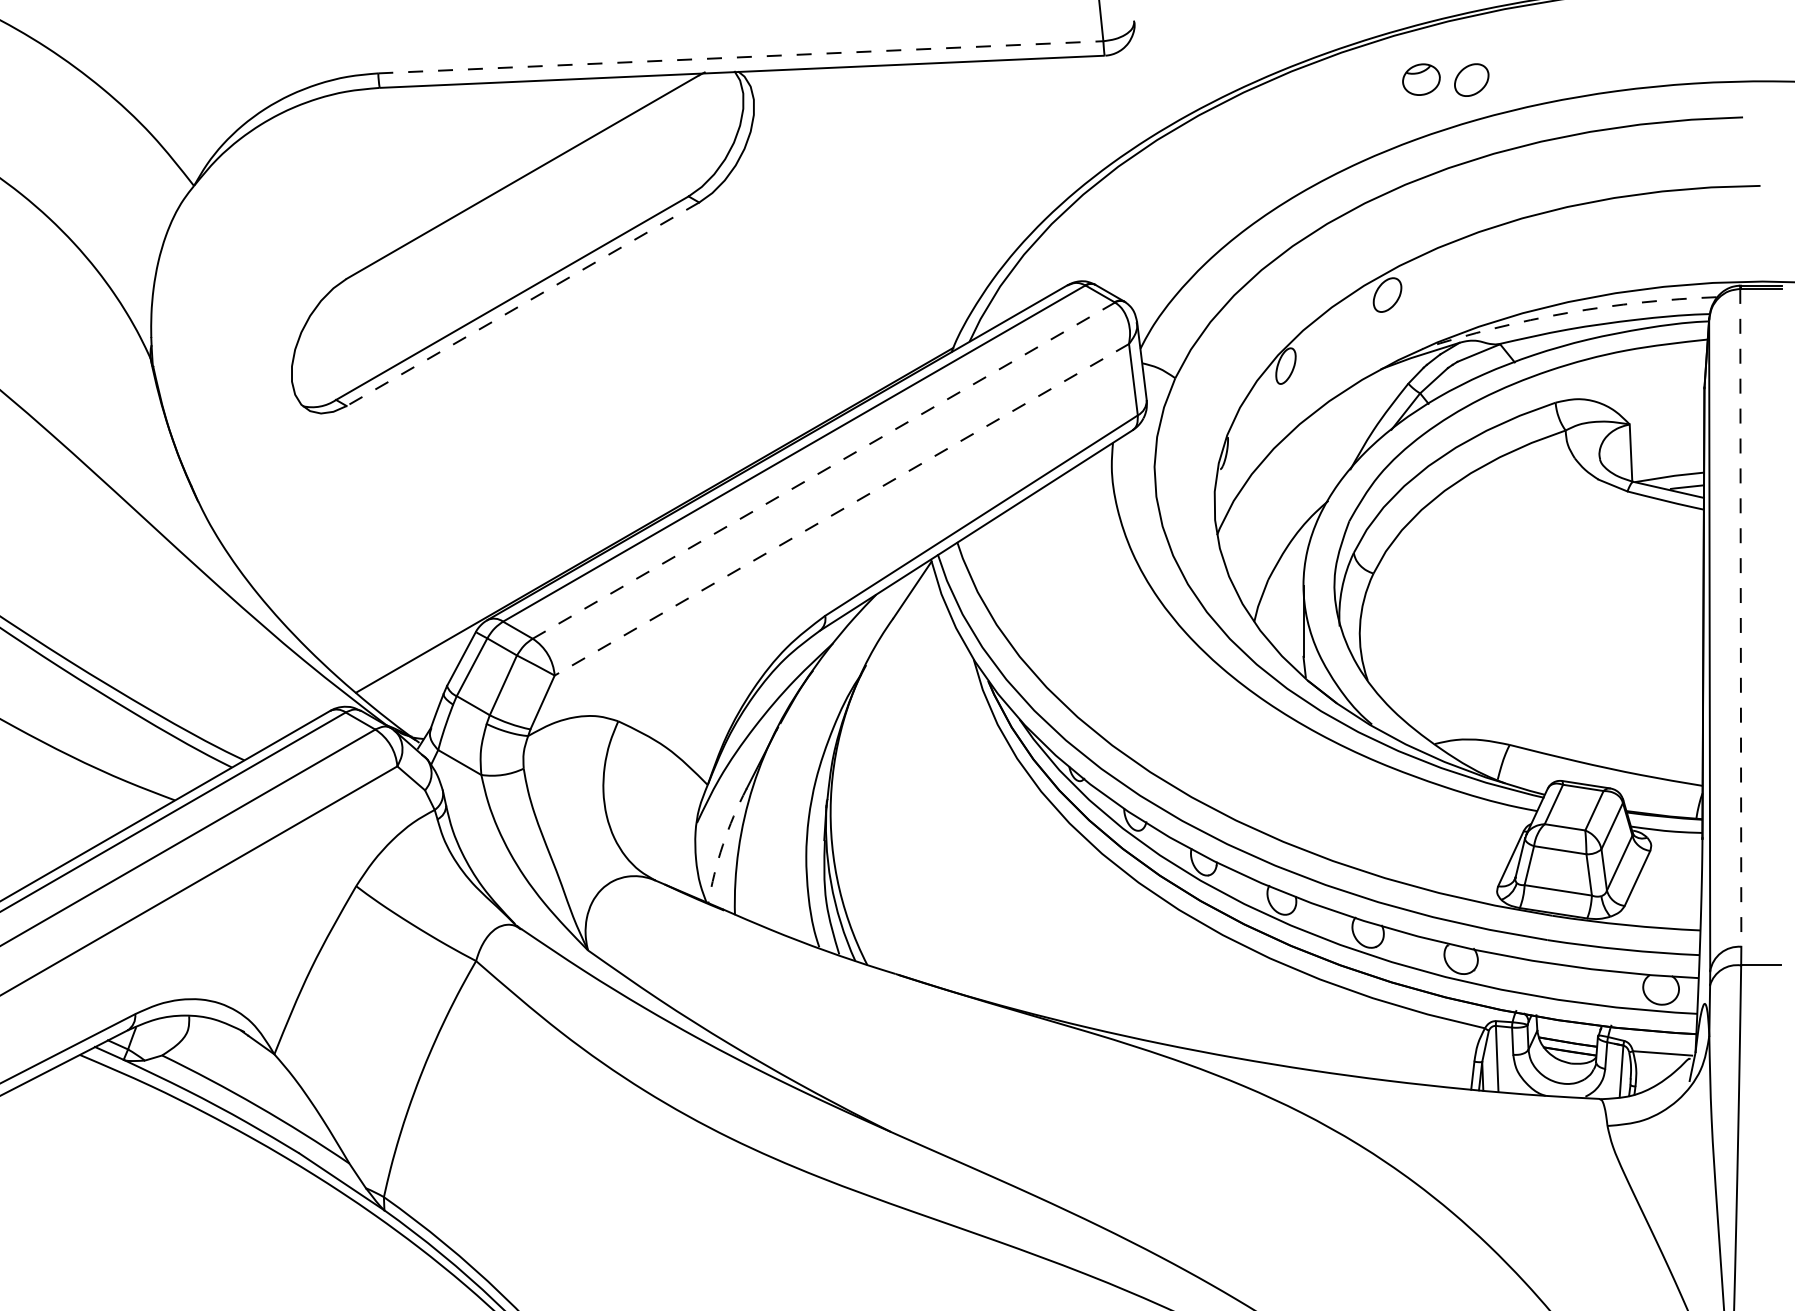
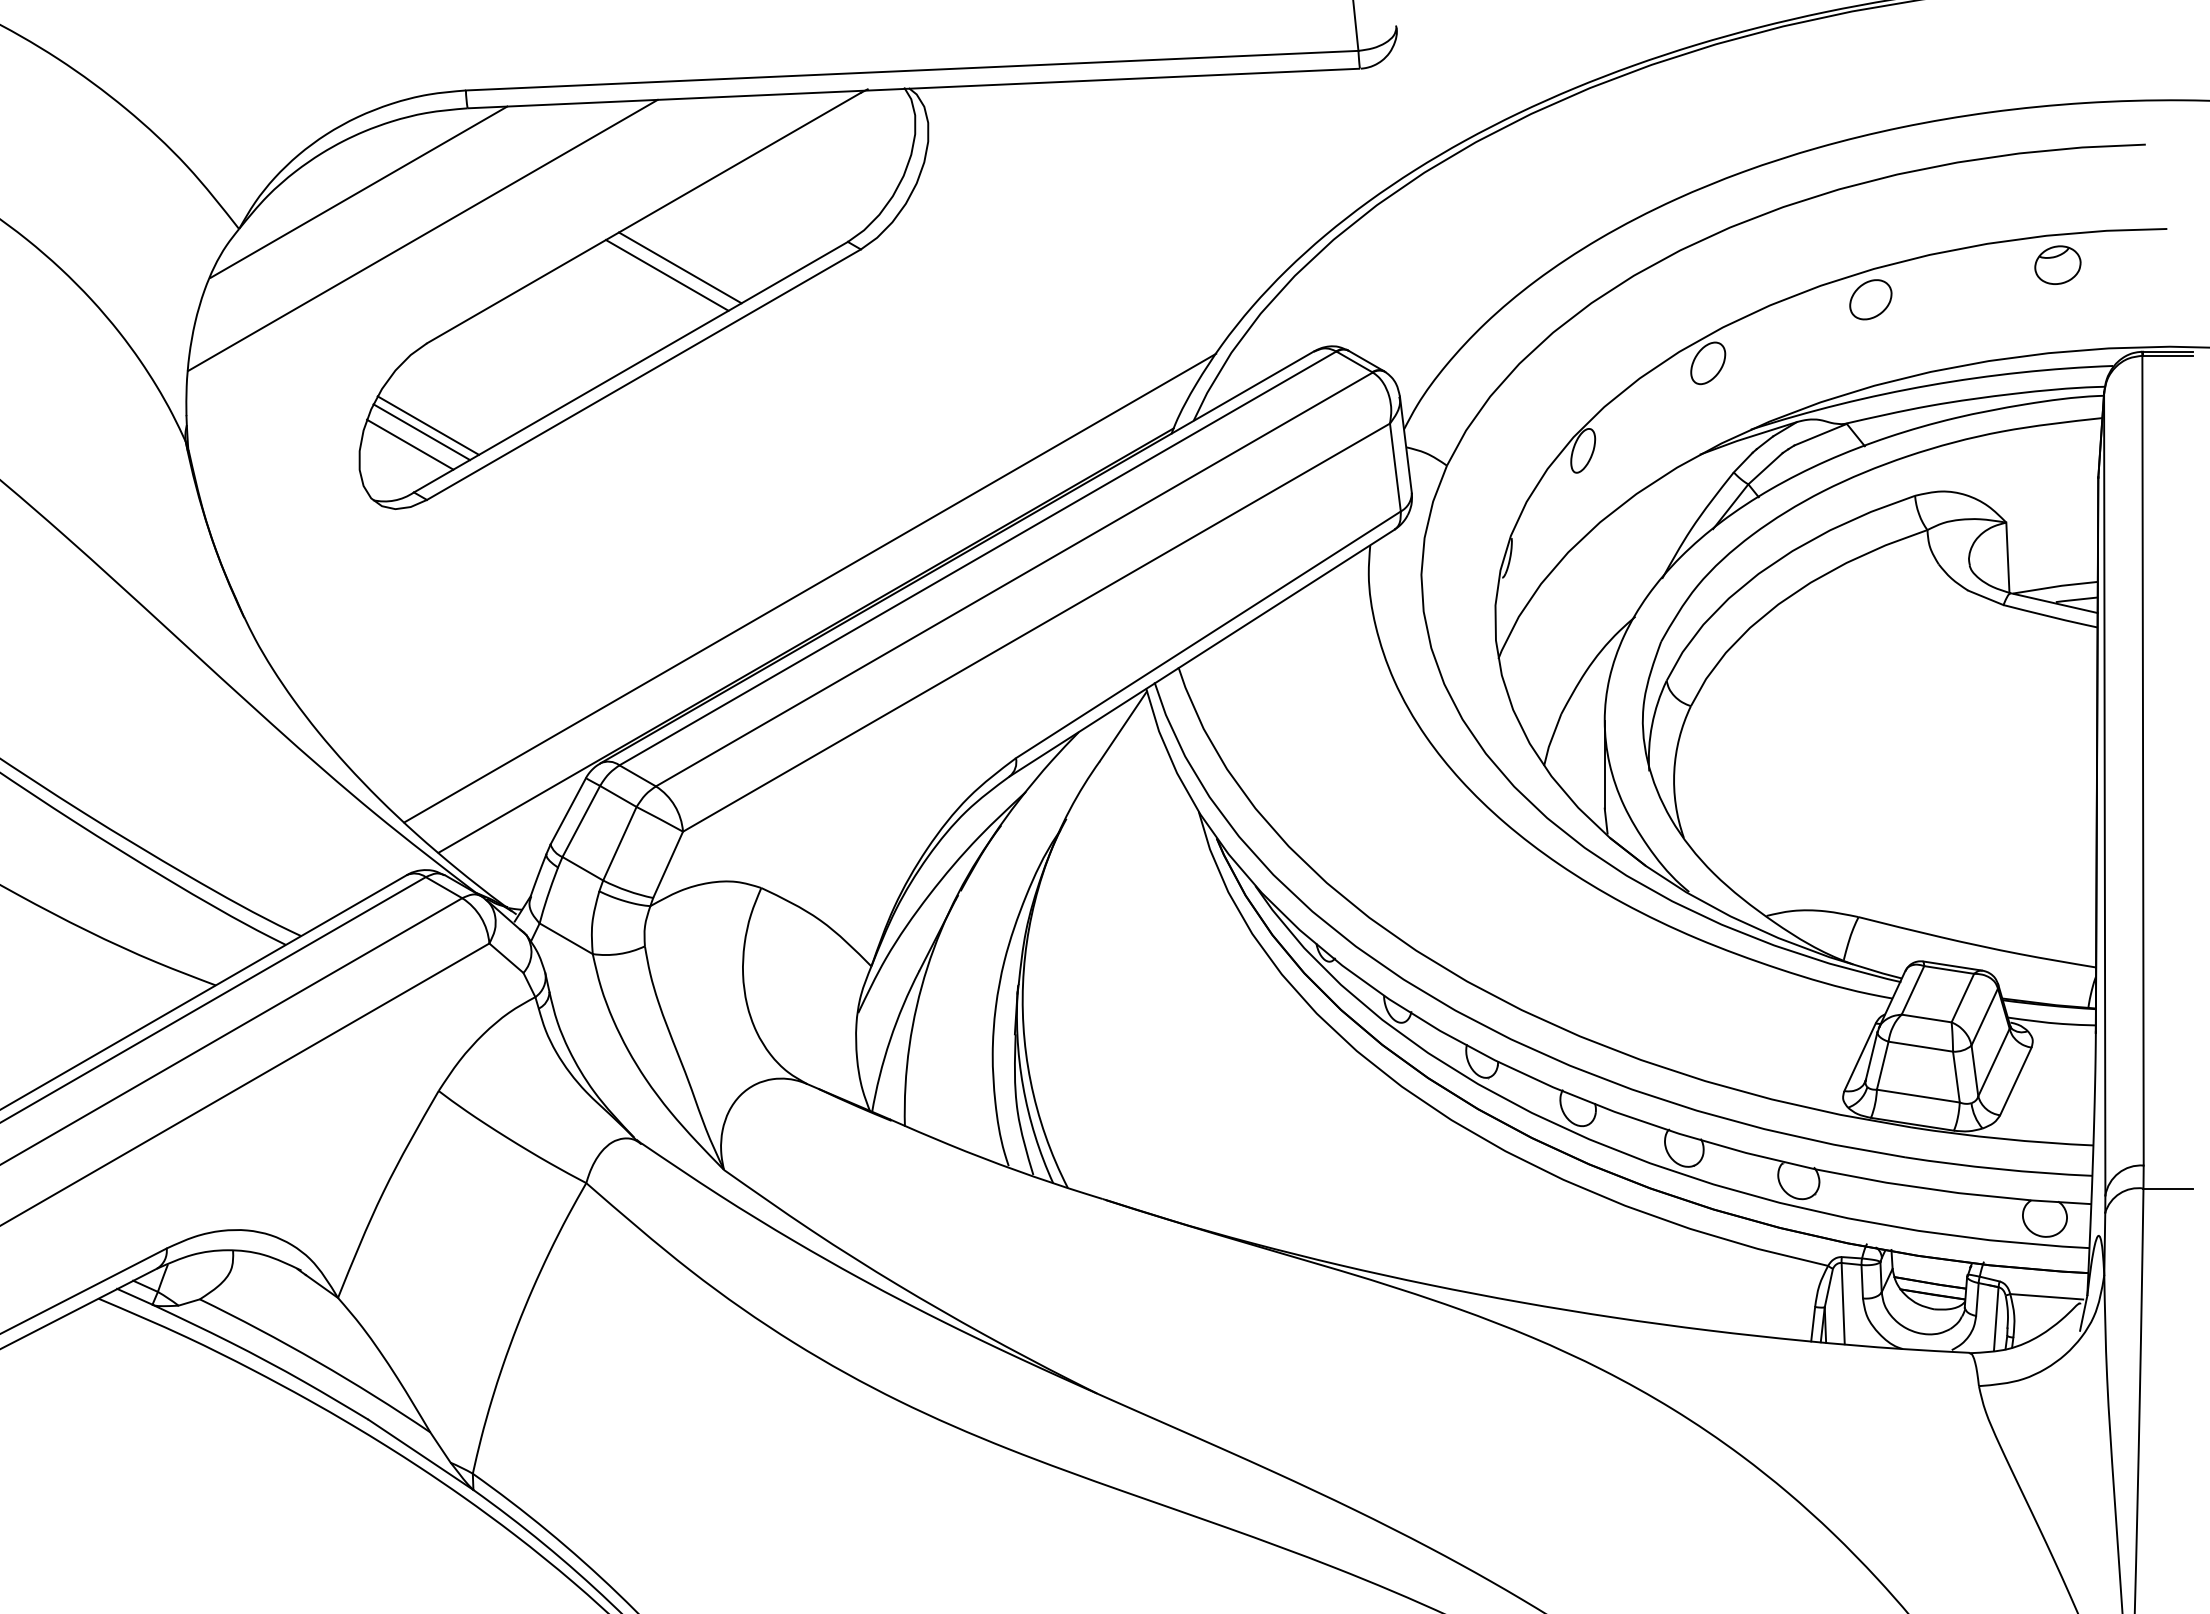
line: (741, 57) -> (912, 70), dashed -> solid
part: (1421, 79) -> (2057, 264), moved
part: (1471, 79) -> (1870, 299), moved
line: (291, 155) -> (358, 191), added
line: (343, 191) -> (422, 235), added
line: (551, 217) -> (679, 267), added
line: (541, 223) -> (666, 275), added
line: (522, 304) -> (643, 374), dashed -> solid
arc: (1567, 313) -> (1929, 385), dashed -> solid
line: (347, 345) -> (428, 425), added
line: (342, 351) -> (421, 432), added
line: (333, 361) -> (410, 444), added
line: (823, 470) -> (1014, 579), dashed -> solid
line: (658, 477) -> (810, 587), added
line: (841, 509) -> (1036, 627), dashed -> solid
line: (1741, 617) -> (2143, 760), dashed -> solid
arc: (723, 845) -> (890, 1040), dashed -> solid

